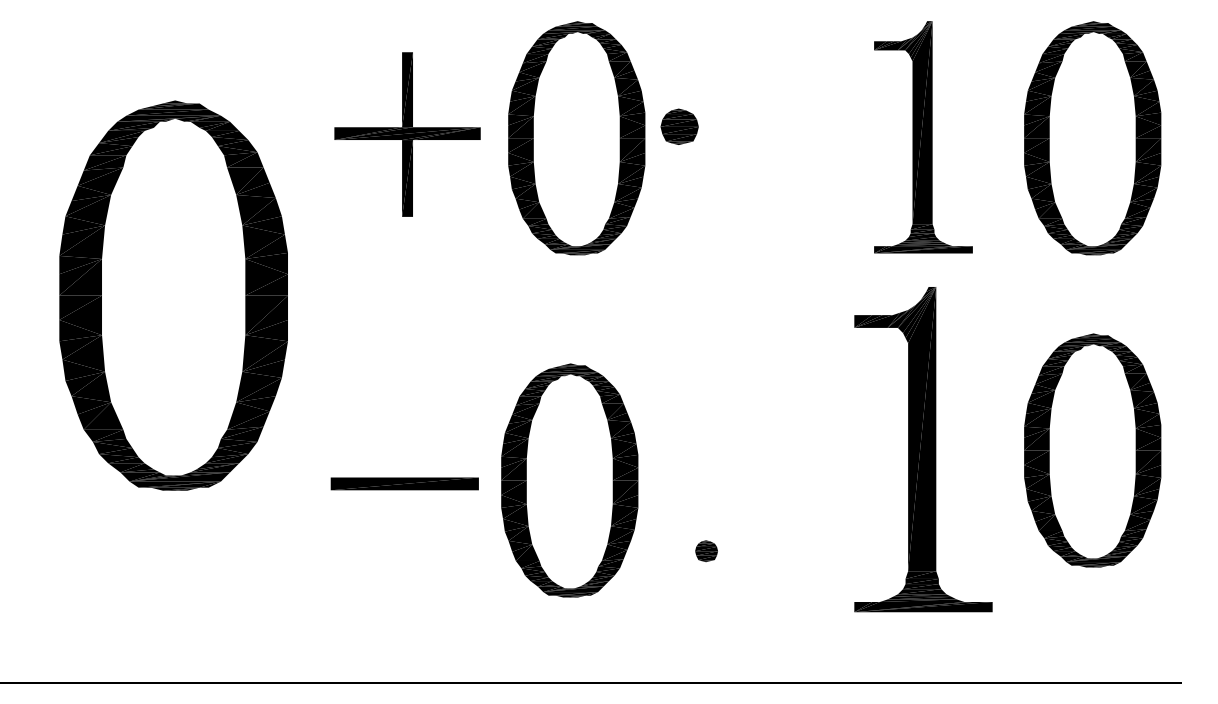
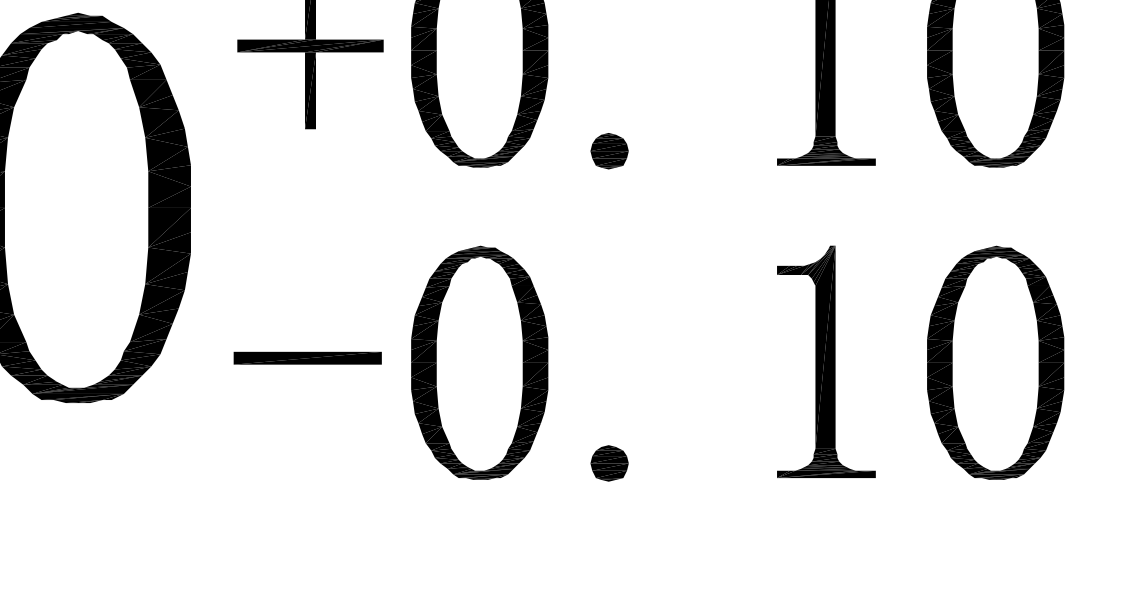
part: (679, 126) -> (609, 150), moved
part: (923, 449) -> (826, 361), size x0.71
part: (569, 480) -> (479, 362), moved
part: (404, 483) -> (307, 357), moved
part: (706, 551) -> (609, 463), size x1.67

